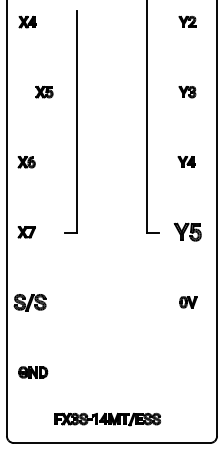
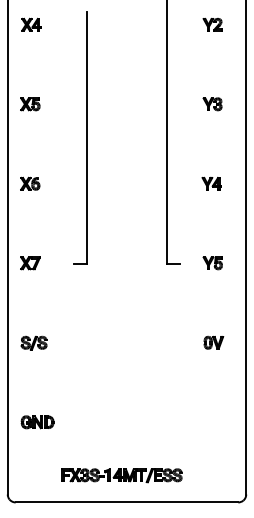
part: (44, 92) -> (30, 104), moved
part: (187, 232) -> (212, 263), size x0.62
part: (29, 302) -> (33, 342), size x0.71

